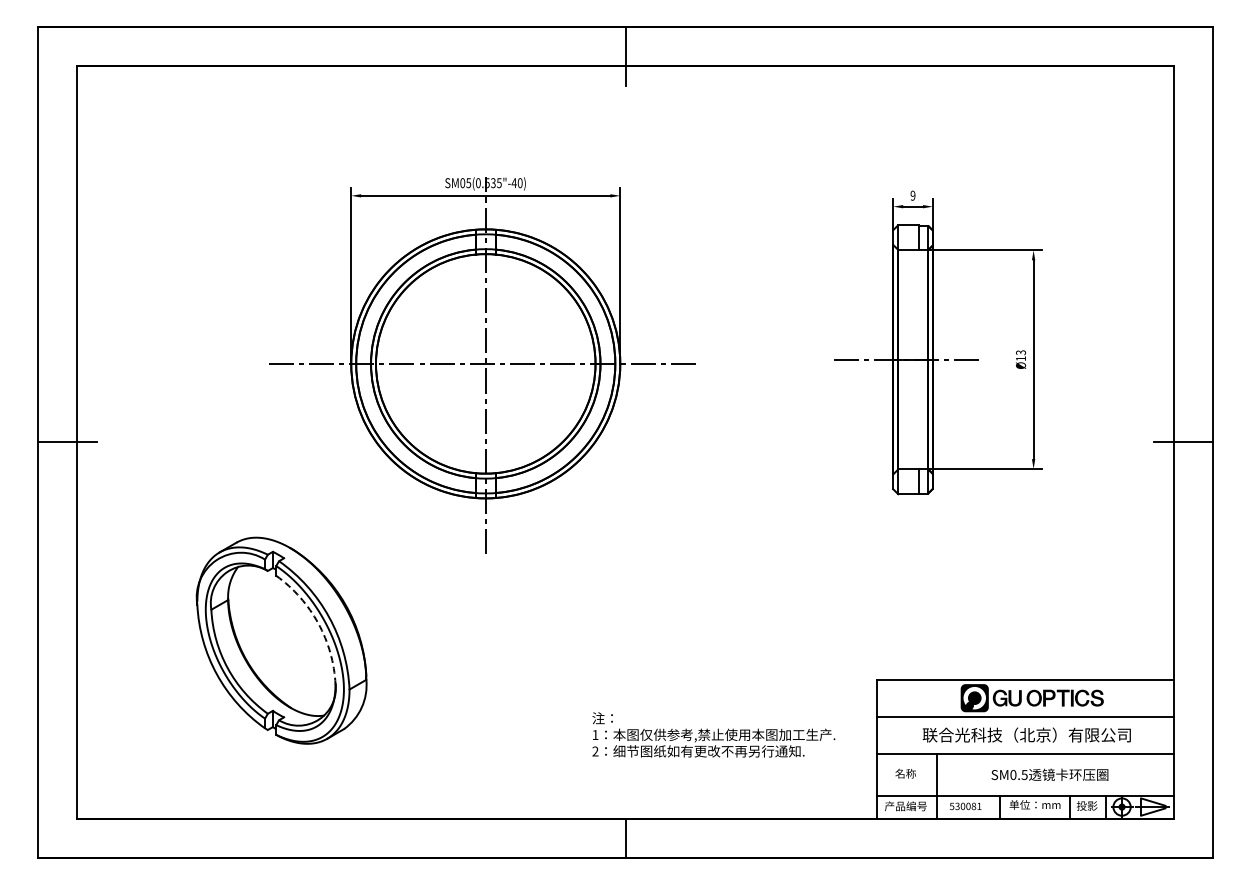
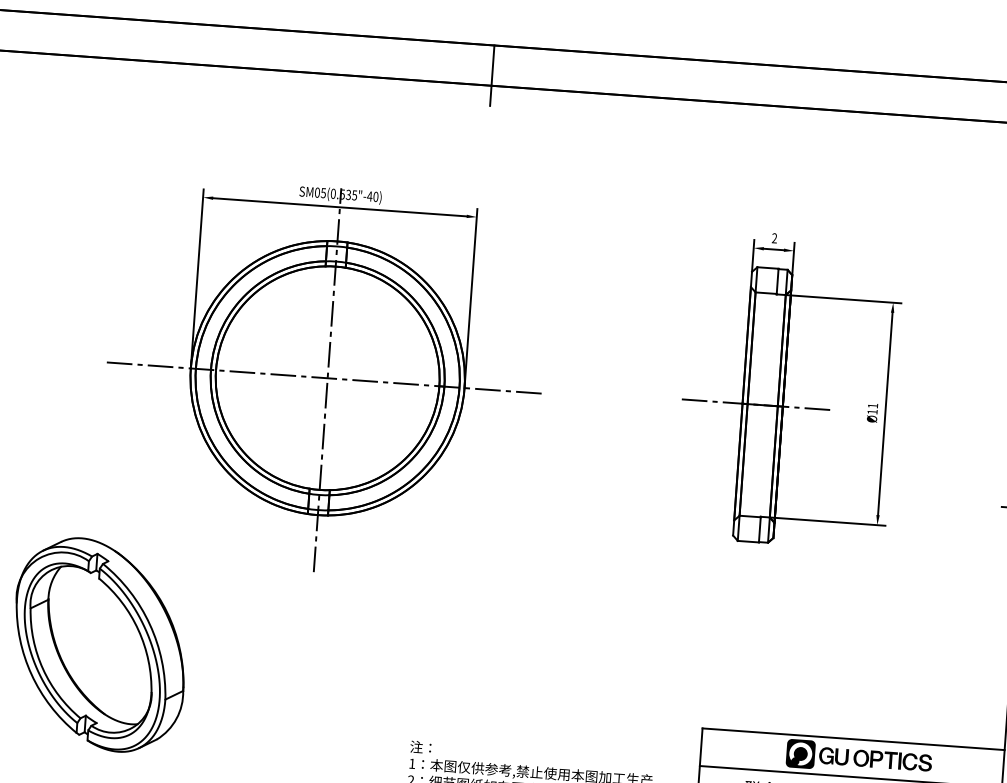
text: (912, 195) -> (774, 238), 9 -> 2
text: (1021, 352) -> (873, 405), Ø13 -> Ø11
arc: (318, 623) -> (138, 630), dashed -> solid

